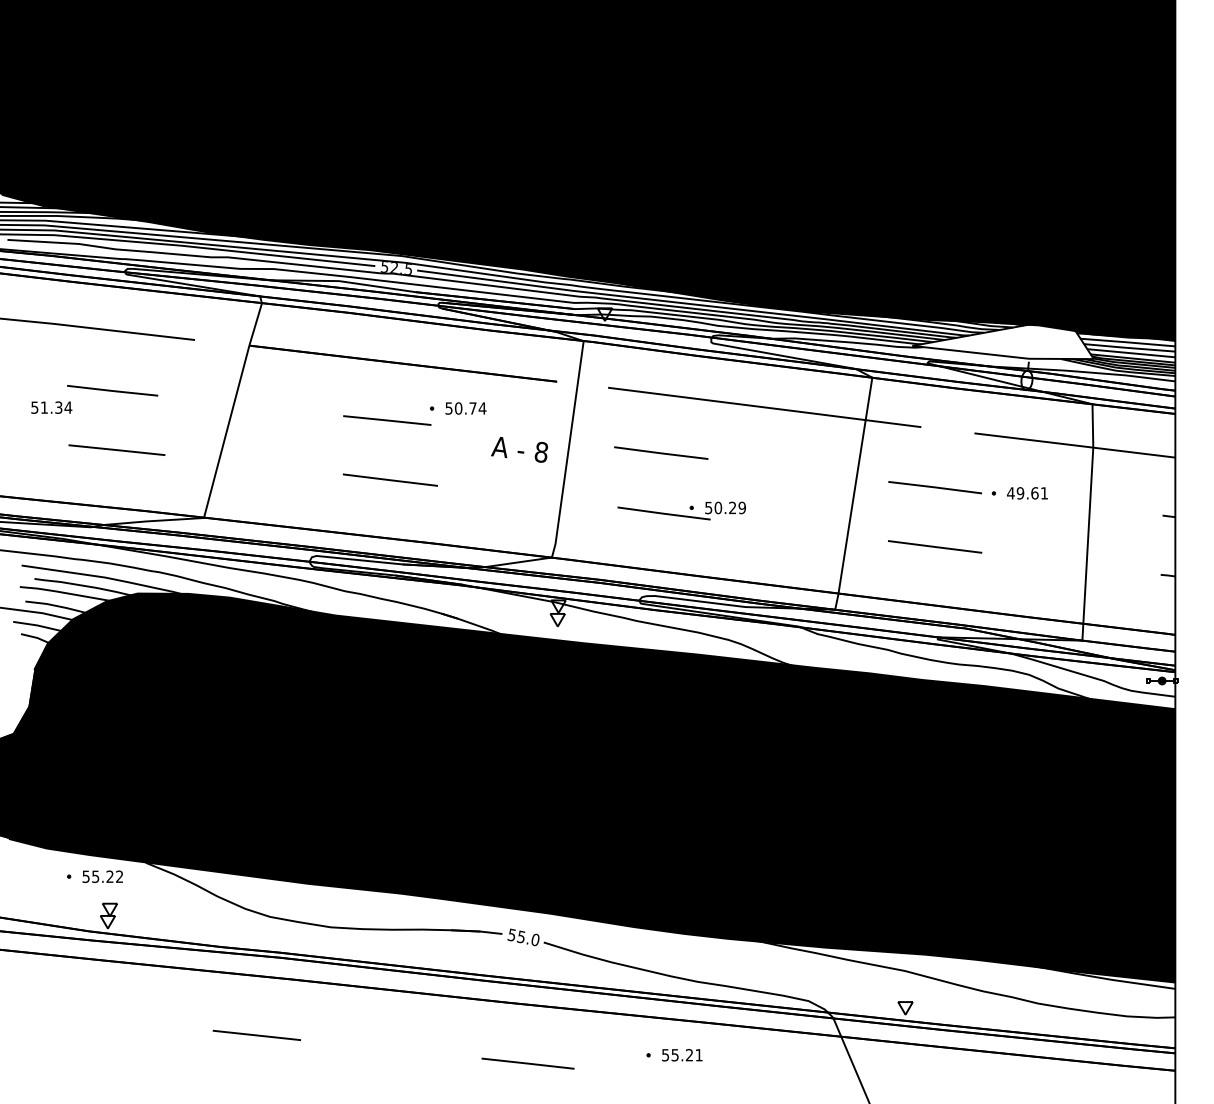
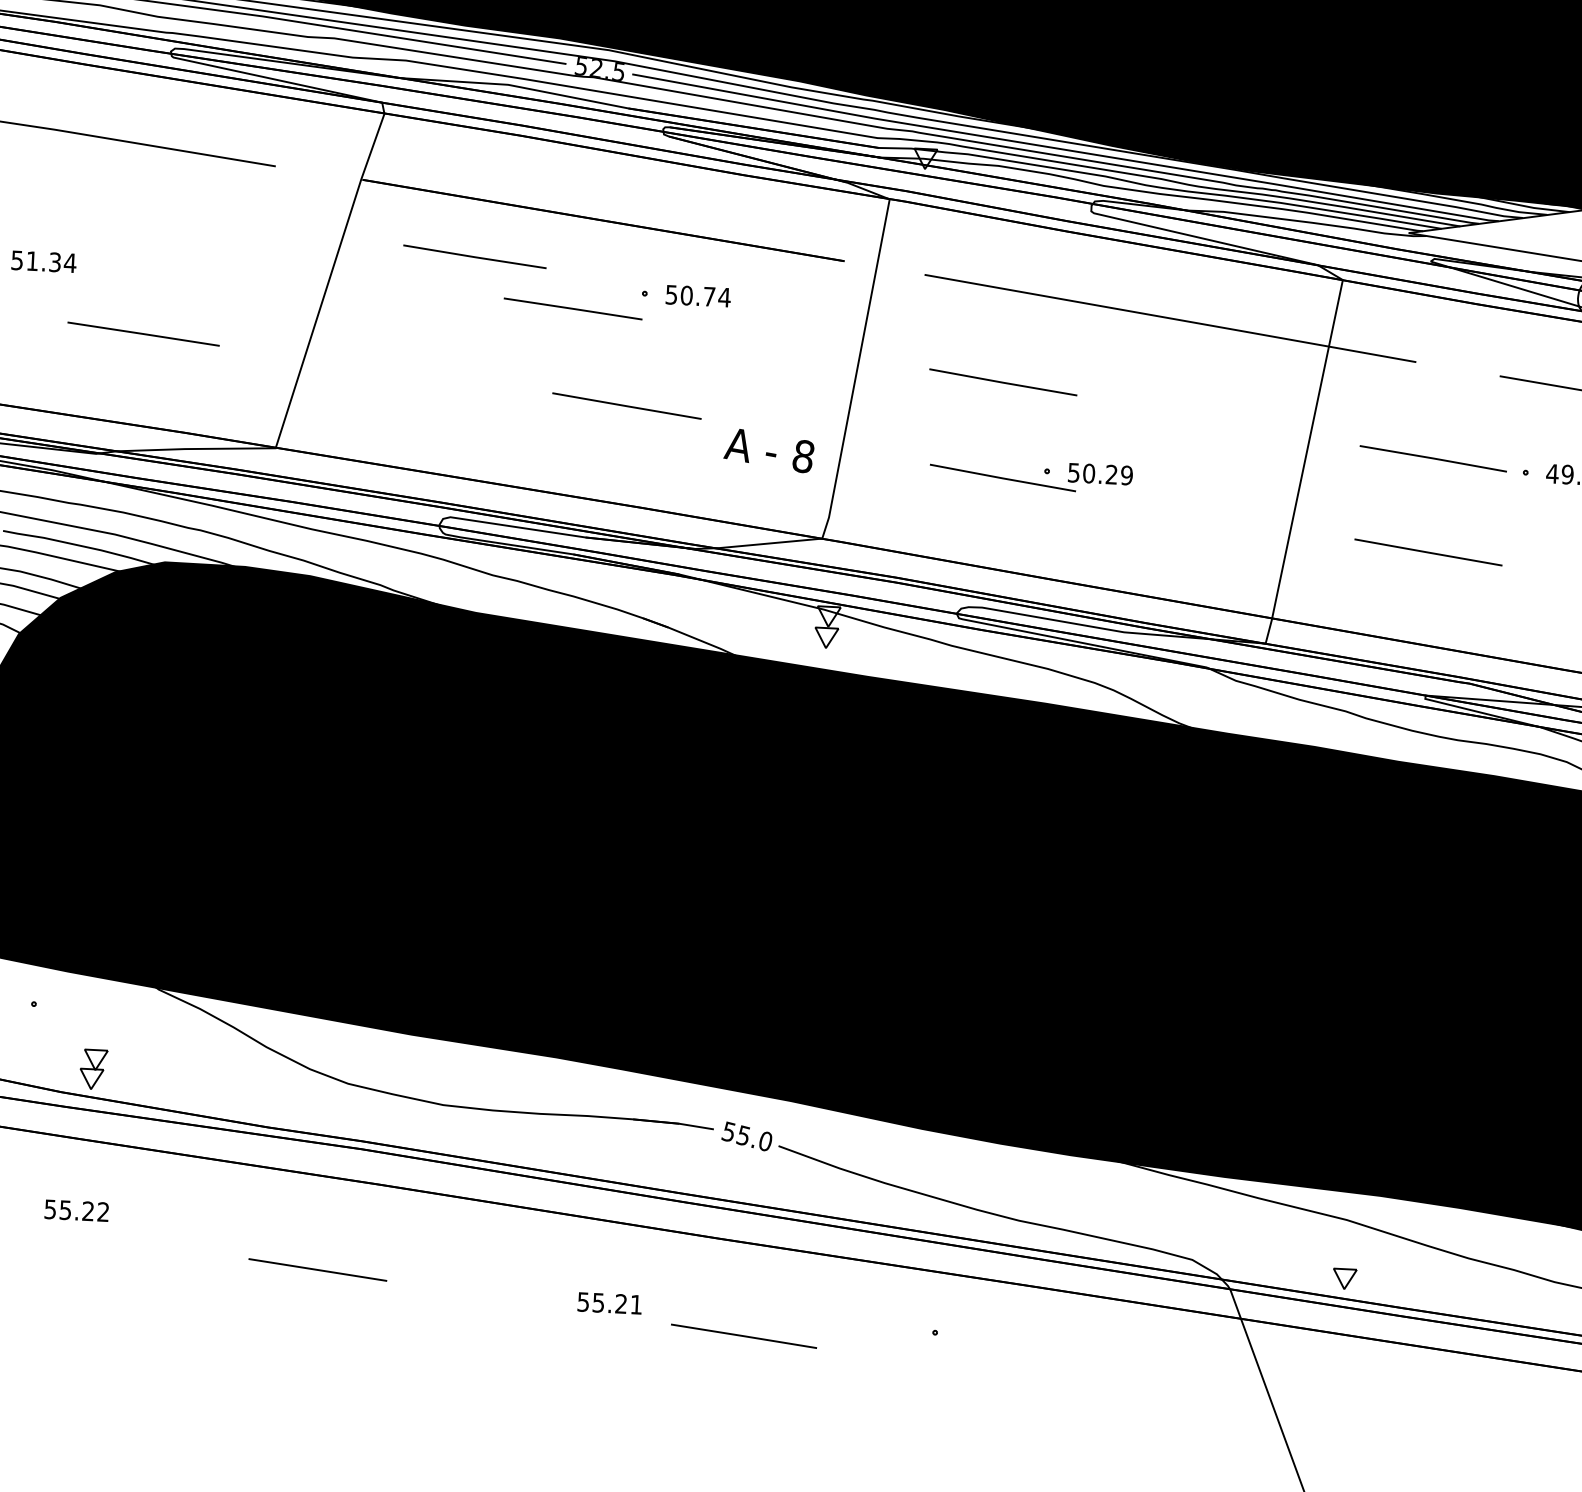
line: (112, 390) -> (474, 256), moved
text: (519, 449) -> (769, 450), moved
line: (389, 479) -> (625, 405), moved
text: (102, 876) -> (76, 1210), moved
text: (682, 1055) -> (610, 1303), moved

